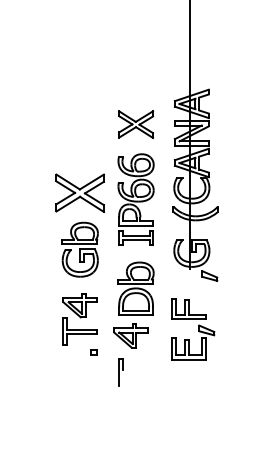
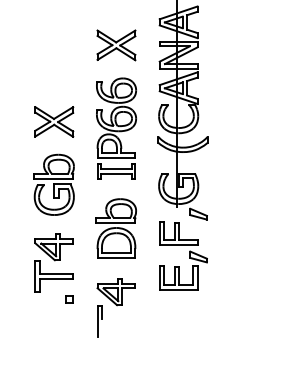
part: (80, 193) -> (54, 122), size x0.71
part: (193, 329) -> (183, 255), moved
part: (130, 335) -> (115, 291), moved

